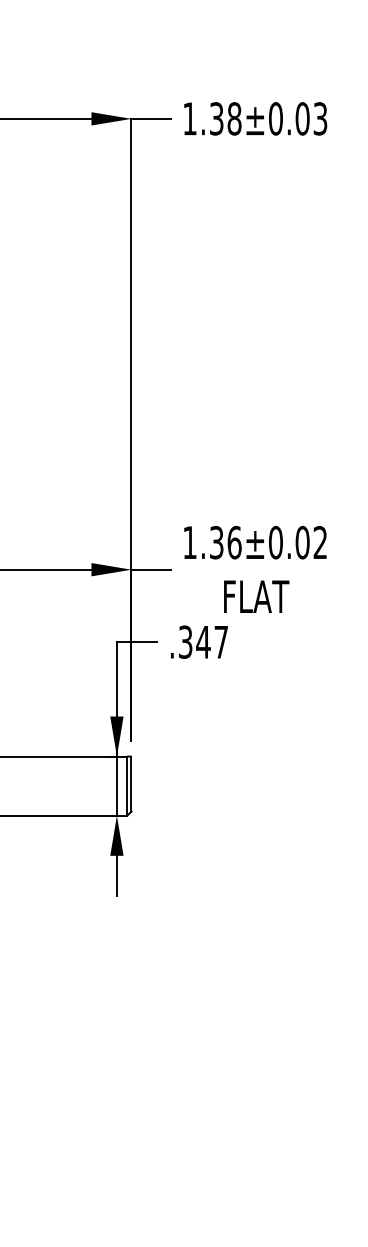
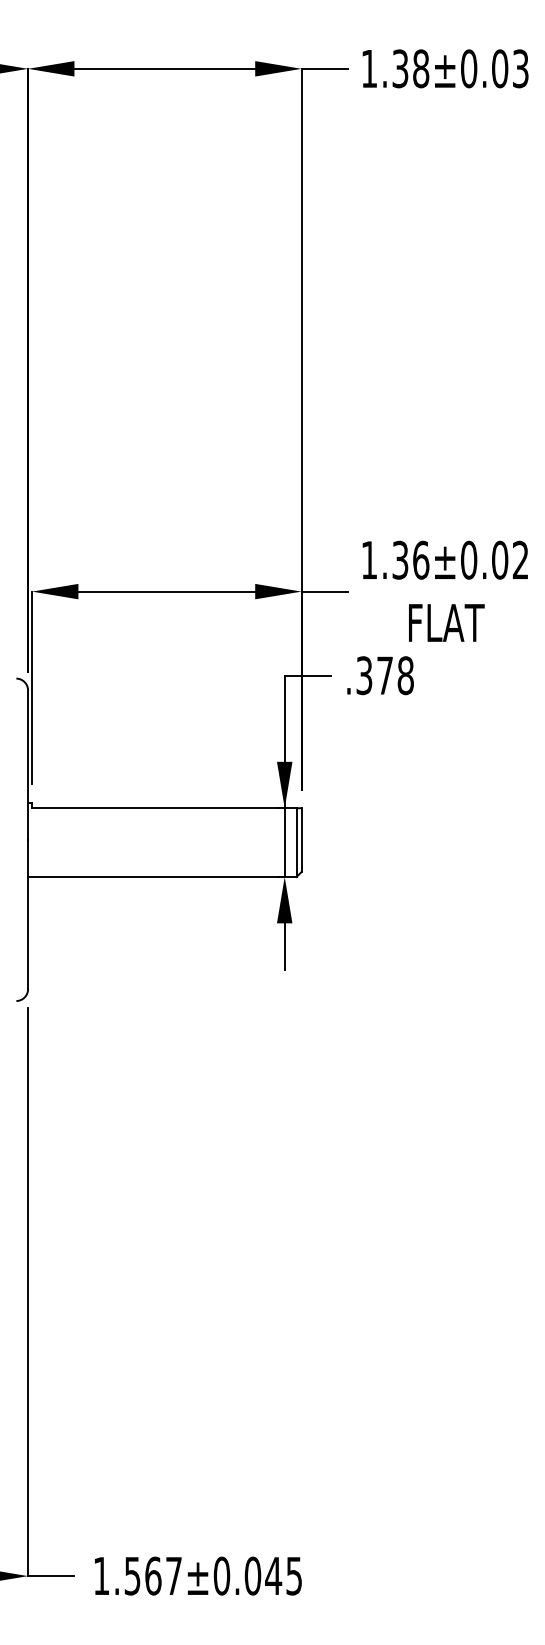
text: (211, 642) -> (394, 675), .347 -> .378

